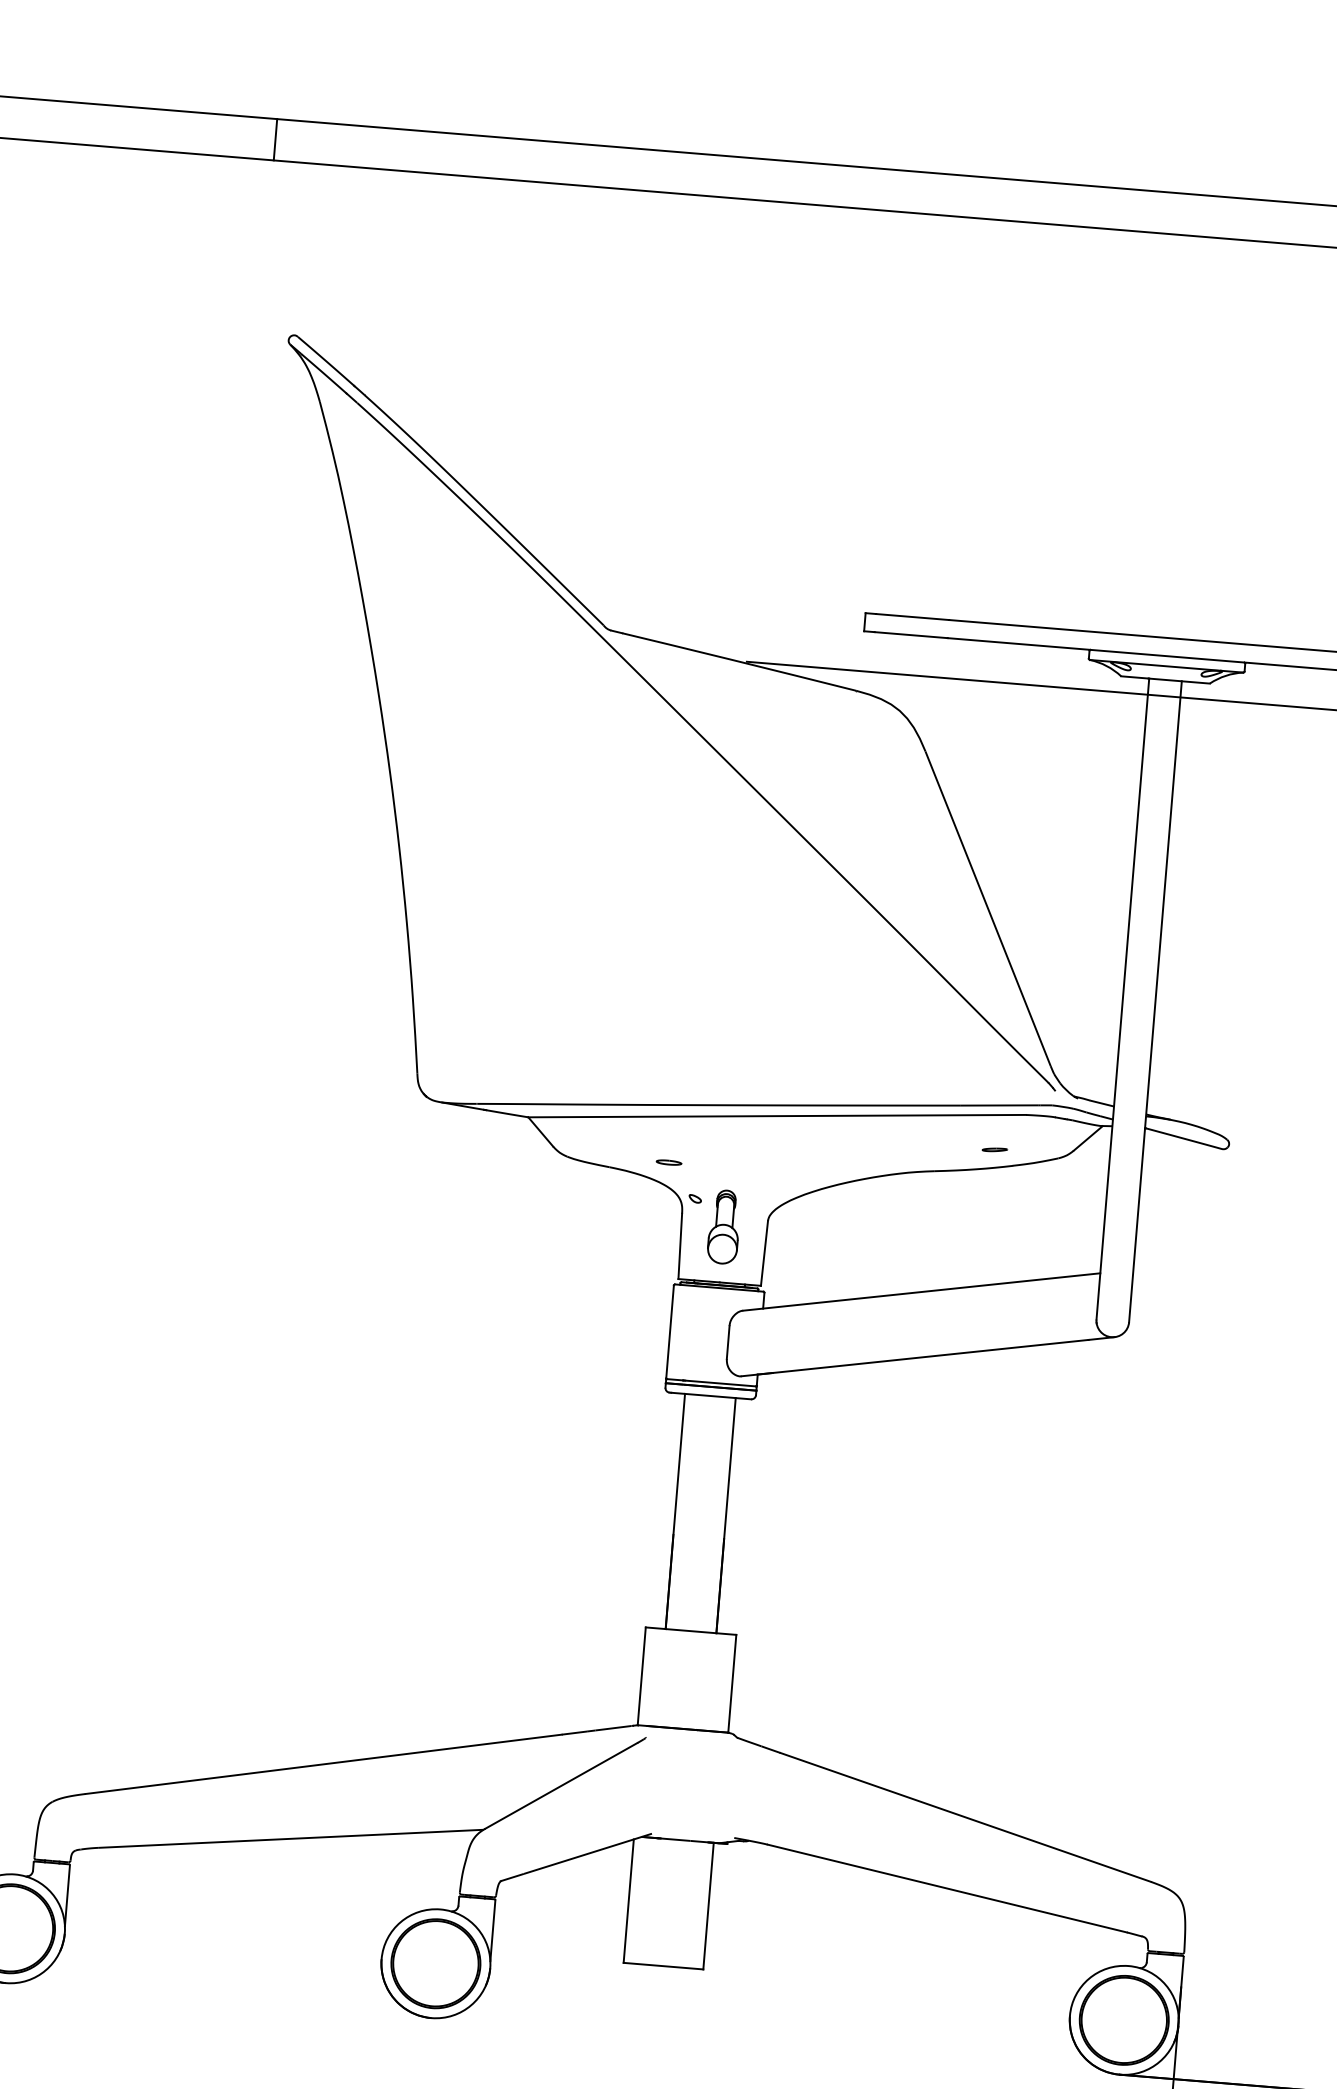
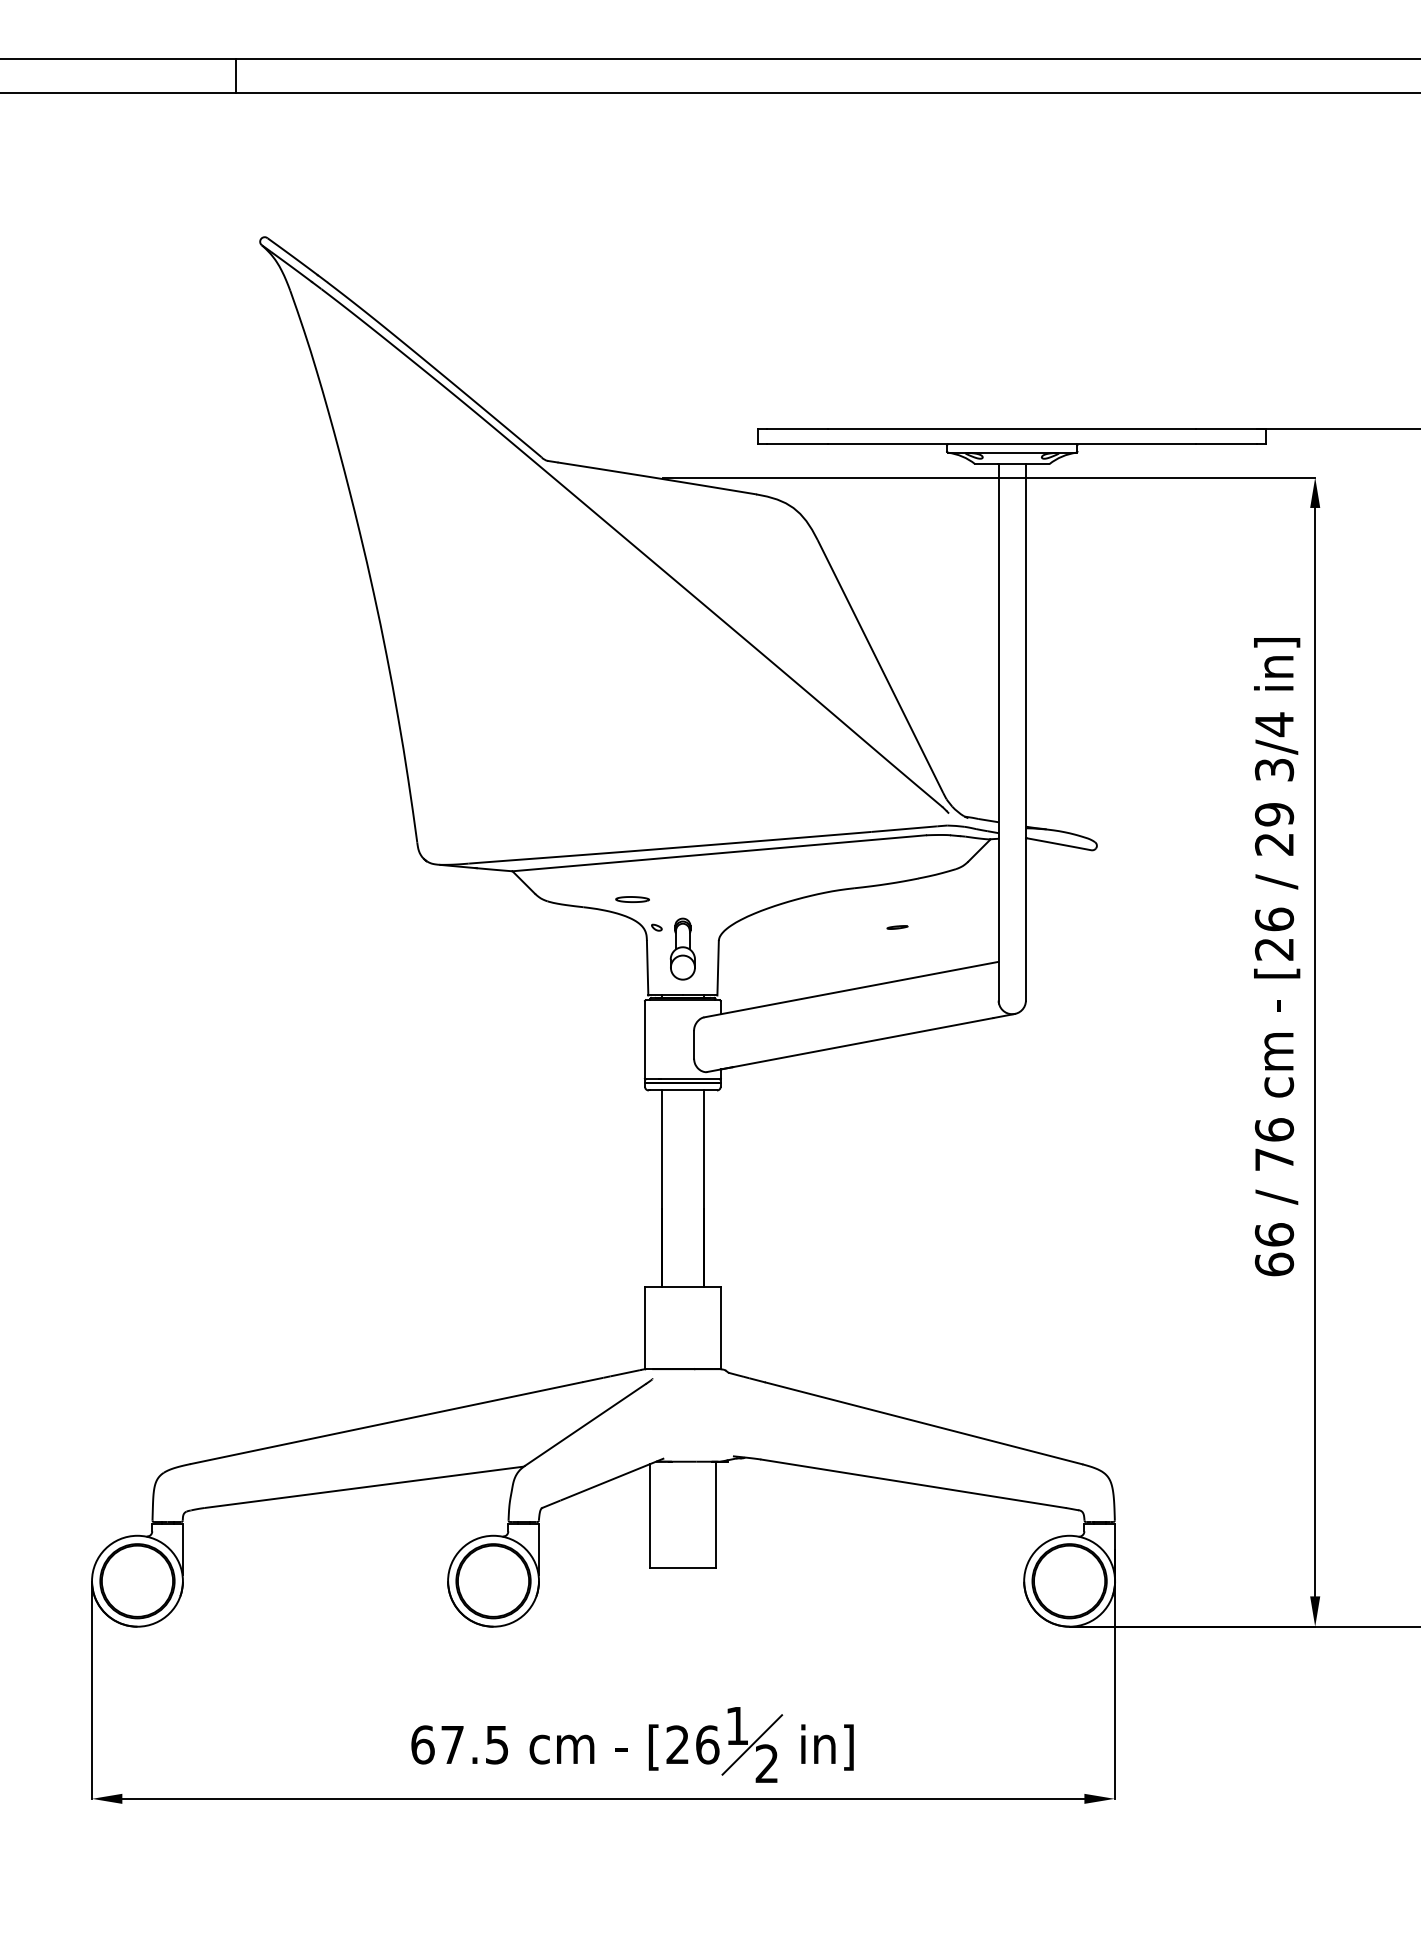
part: (994, 1149) -> (897, 927), moved
part: (669, 1161) -> (632, 898), size x1.6

